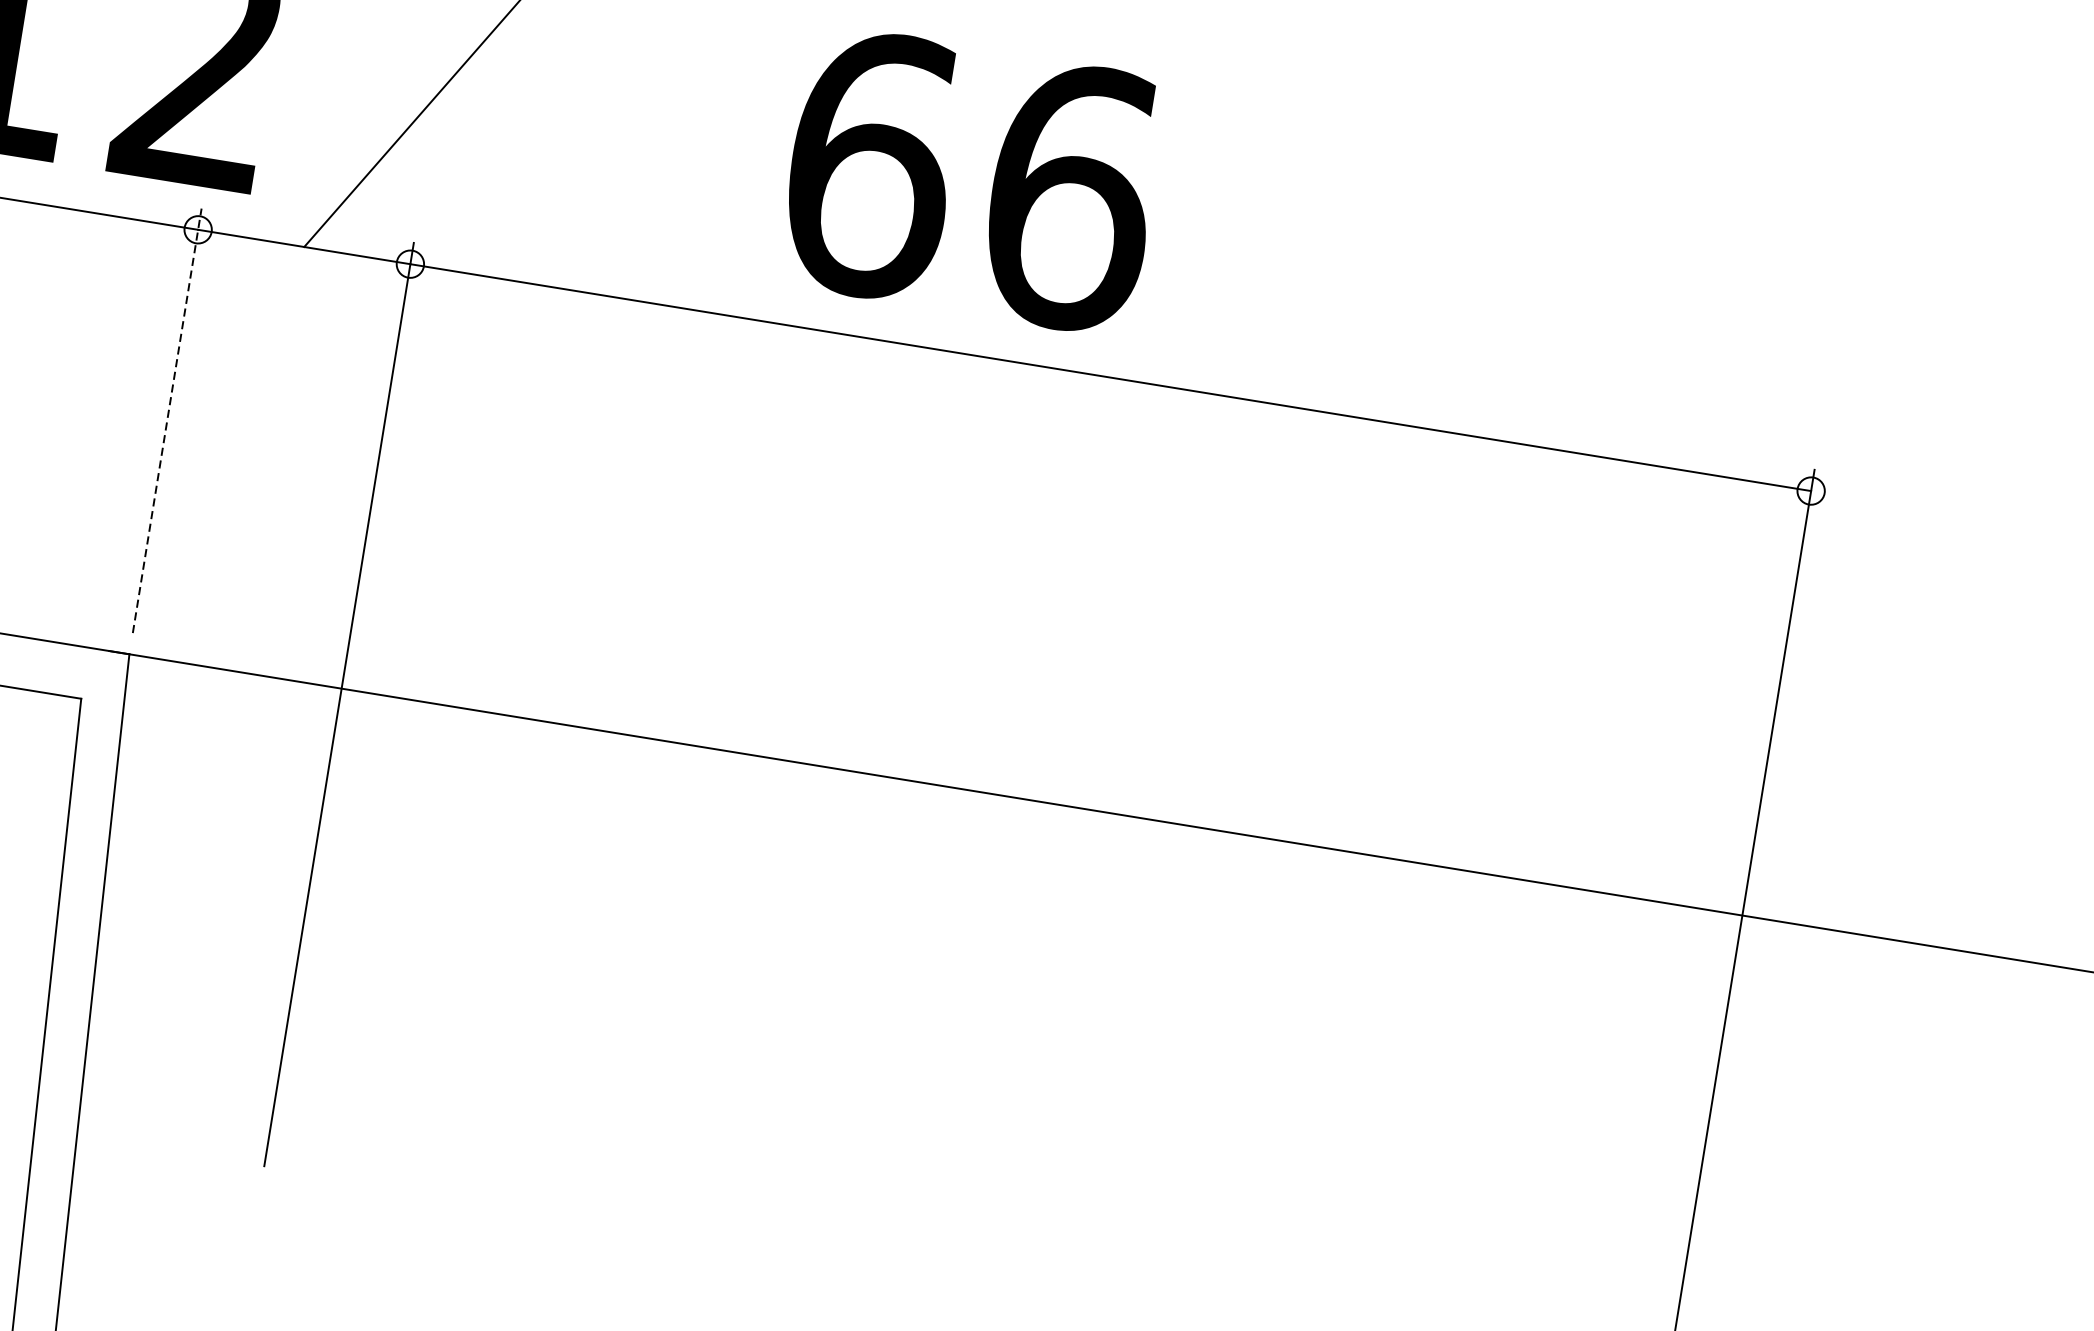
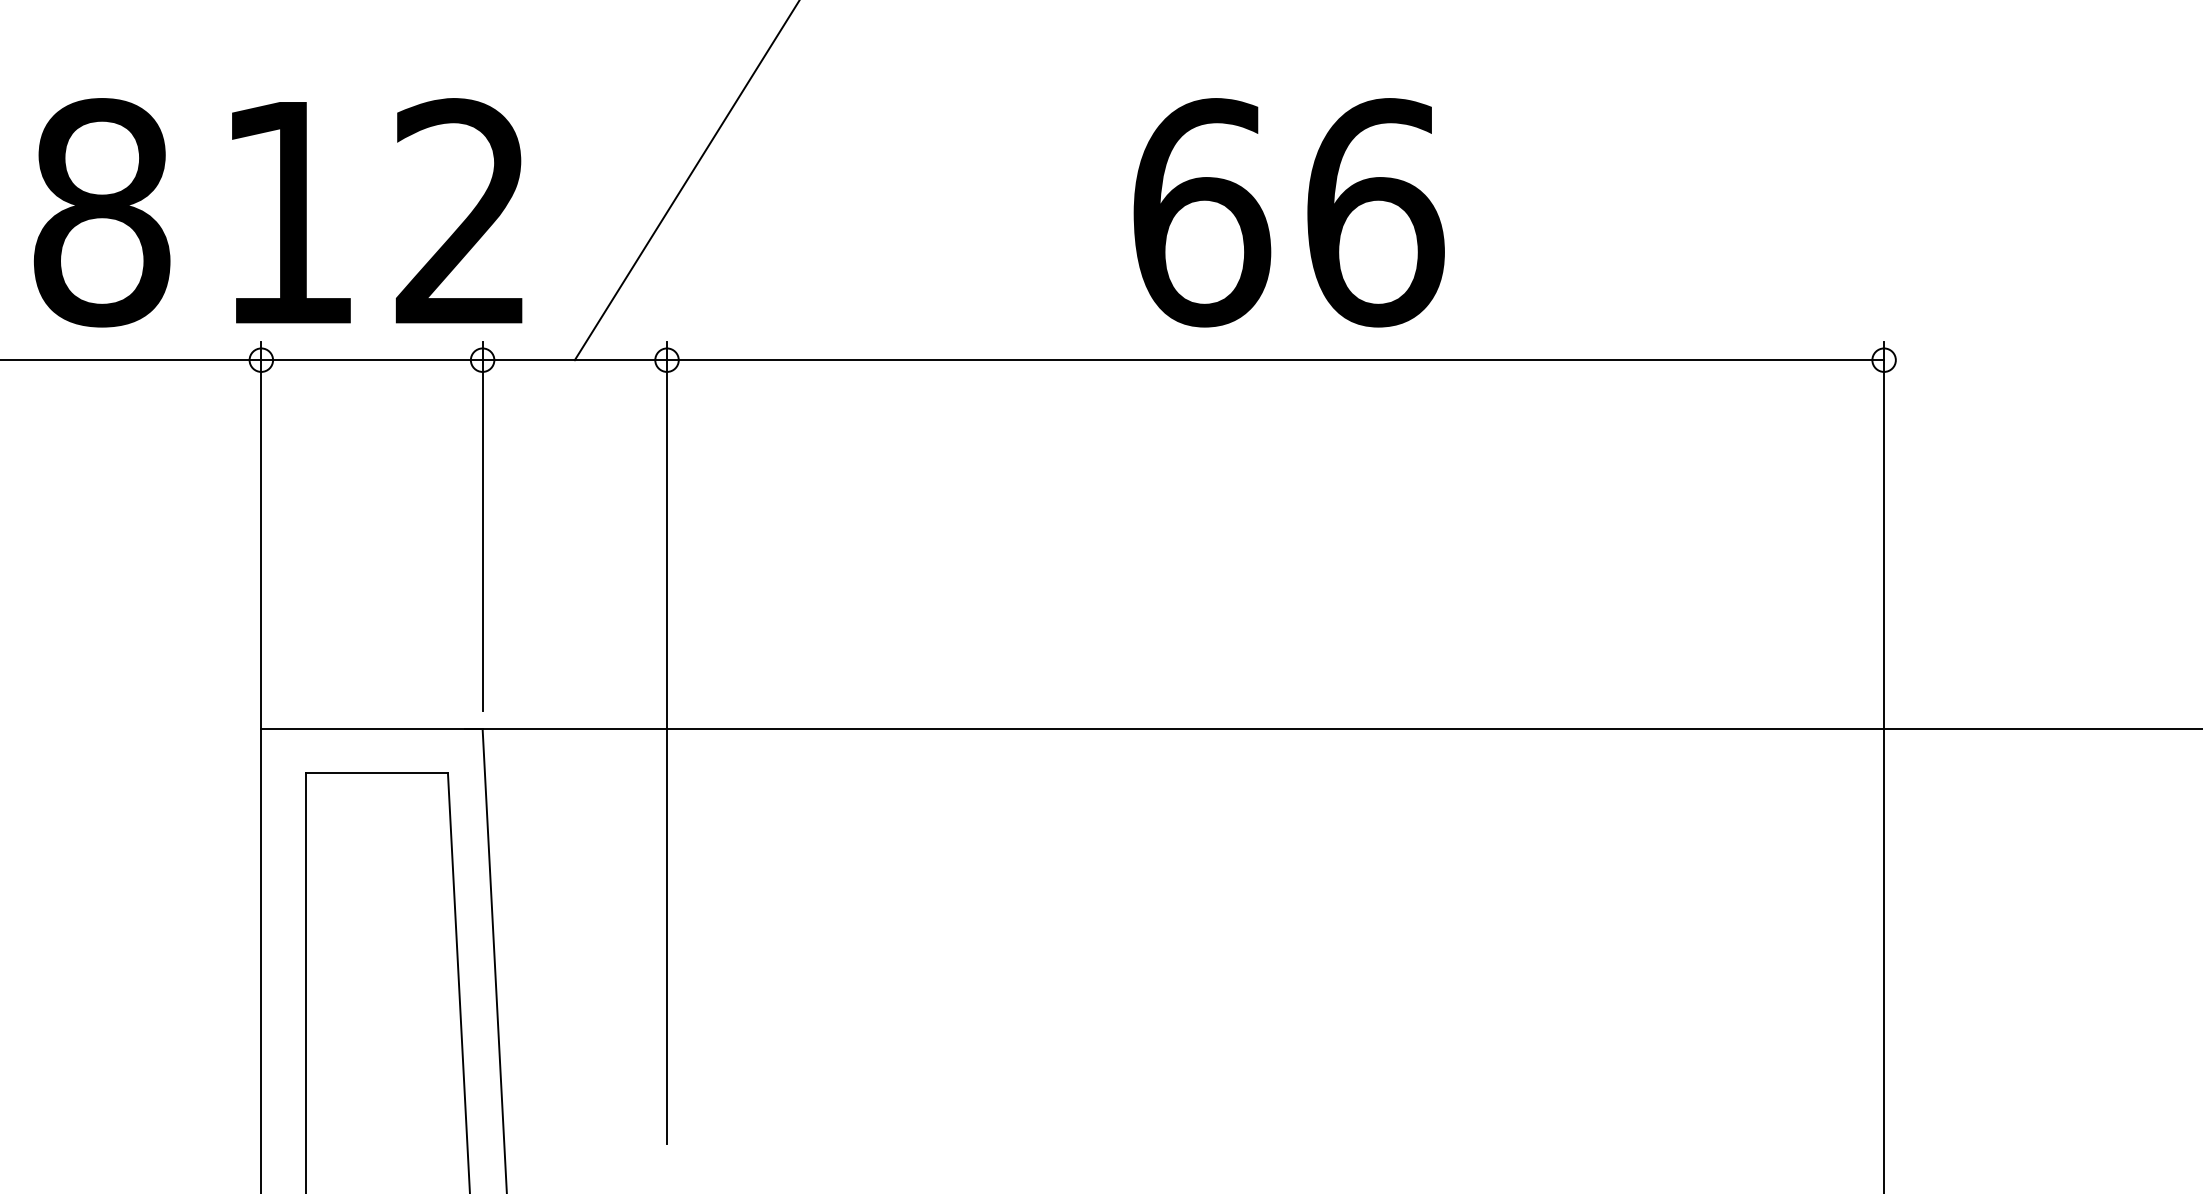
text: (971, 180) -> (1288, 212), moved
line: (167, 420) -> (482, 525), dashed -> solid

